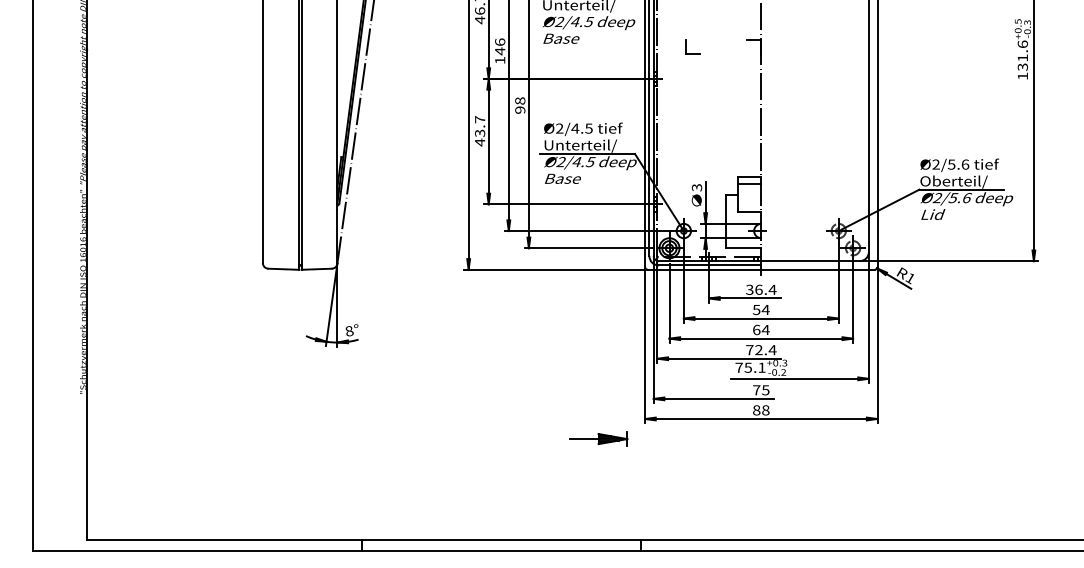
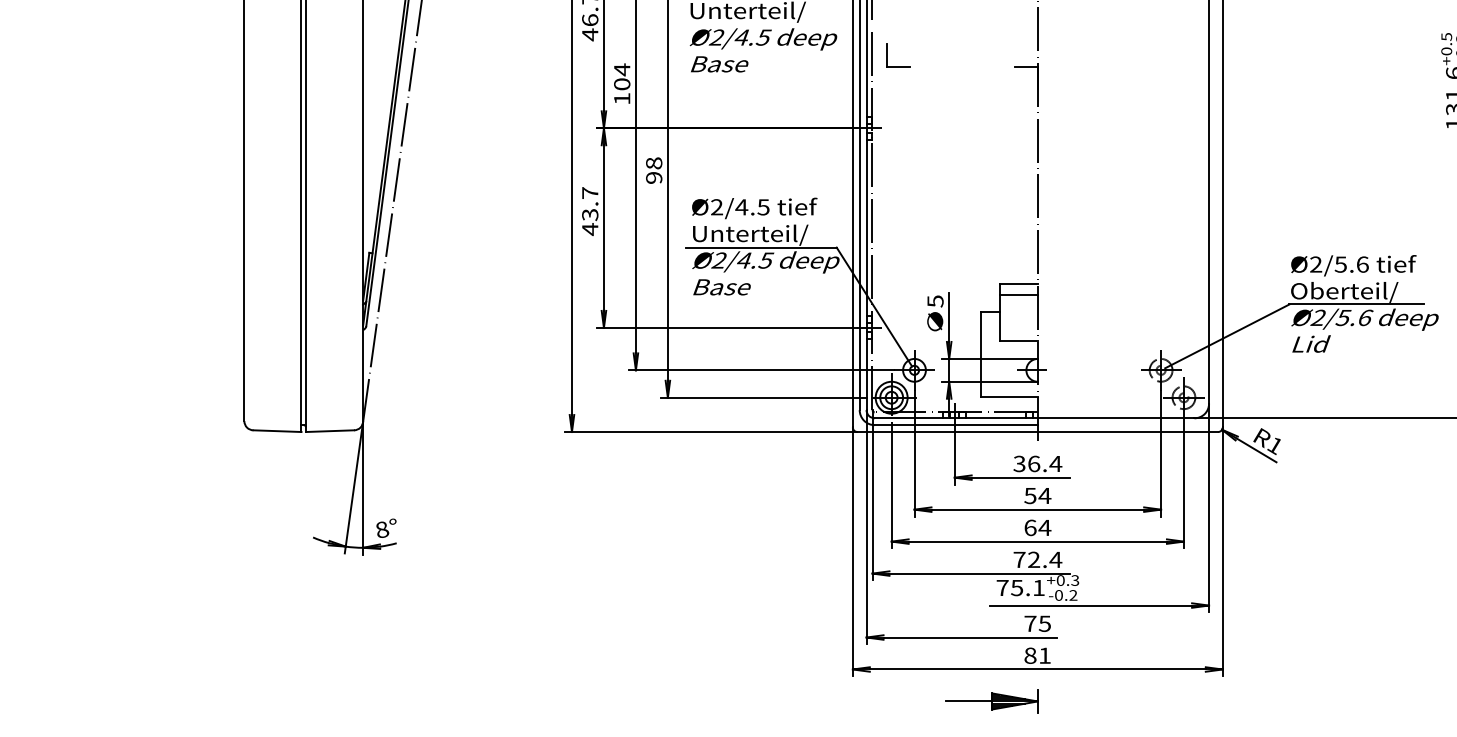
text: (500, 46) -> (622, 76), 146 -> 104
part: (692, 46) -> (898, 54), moved
text: (696, 187) -> (934, 301), 3 -> 5
text: (765, 410) -> (1044, 655), 88 -> 81
part: (598, 438) -> (991, 700), moved

